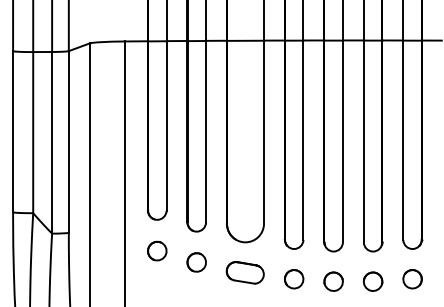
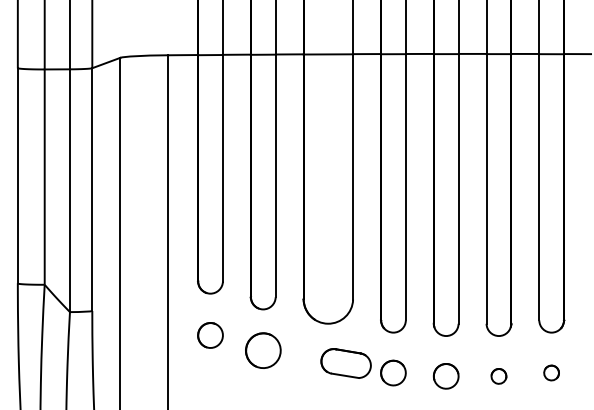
part: (196, 262) -> (262, 350), size x1.4
part: (244, 272) -> (345, 363), moved
part: (412, 278) -> (551, 372), size x0.6
part: (372, 281) -> (498, 376), size x0.6

